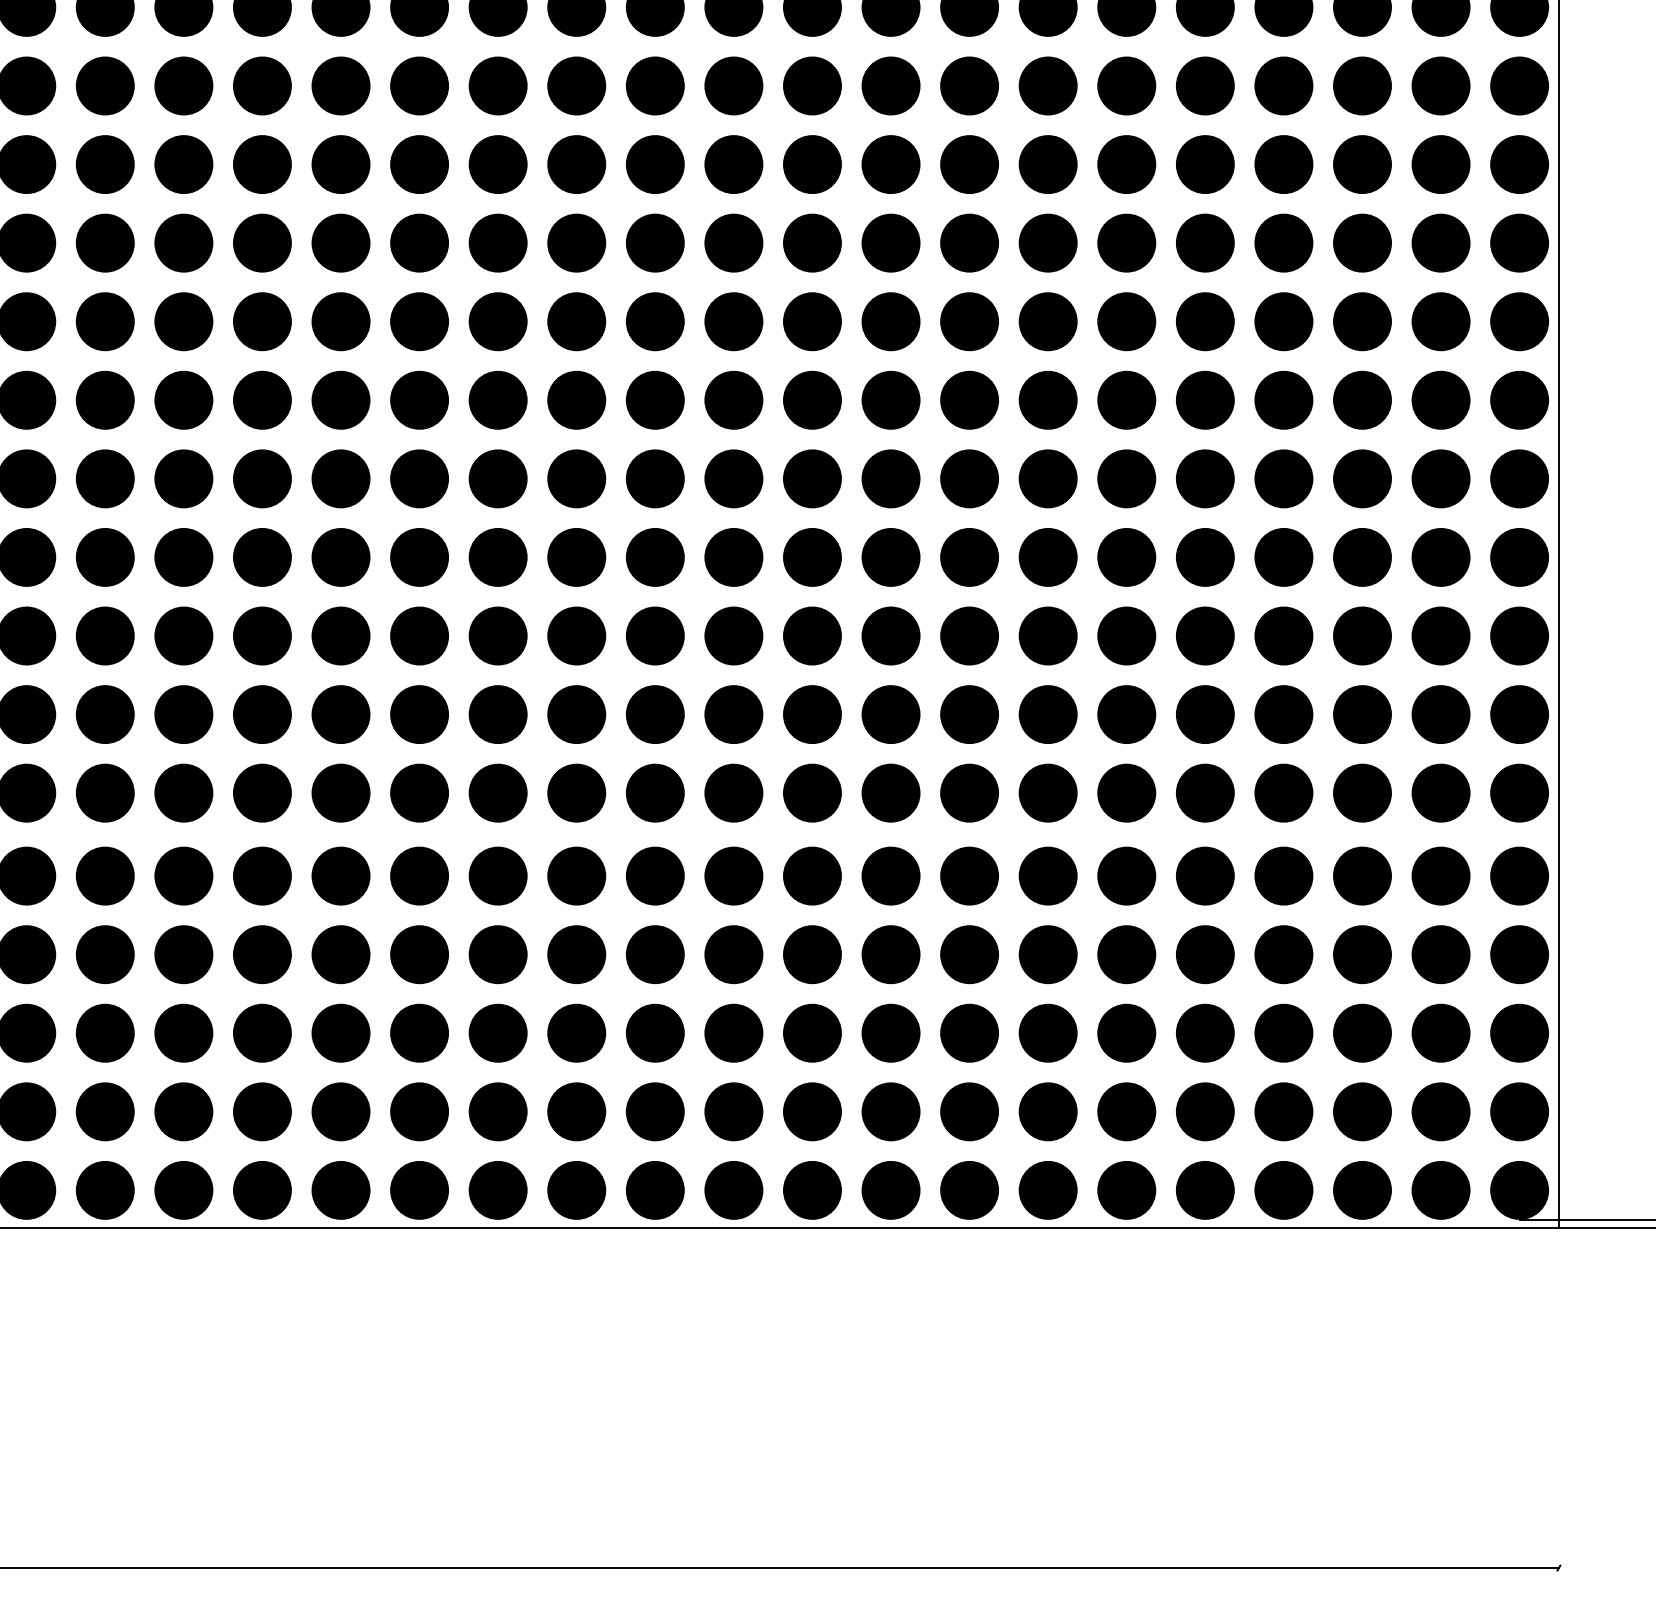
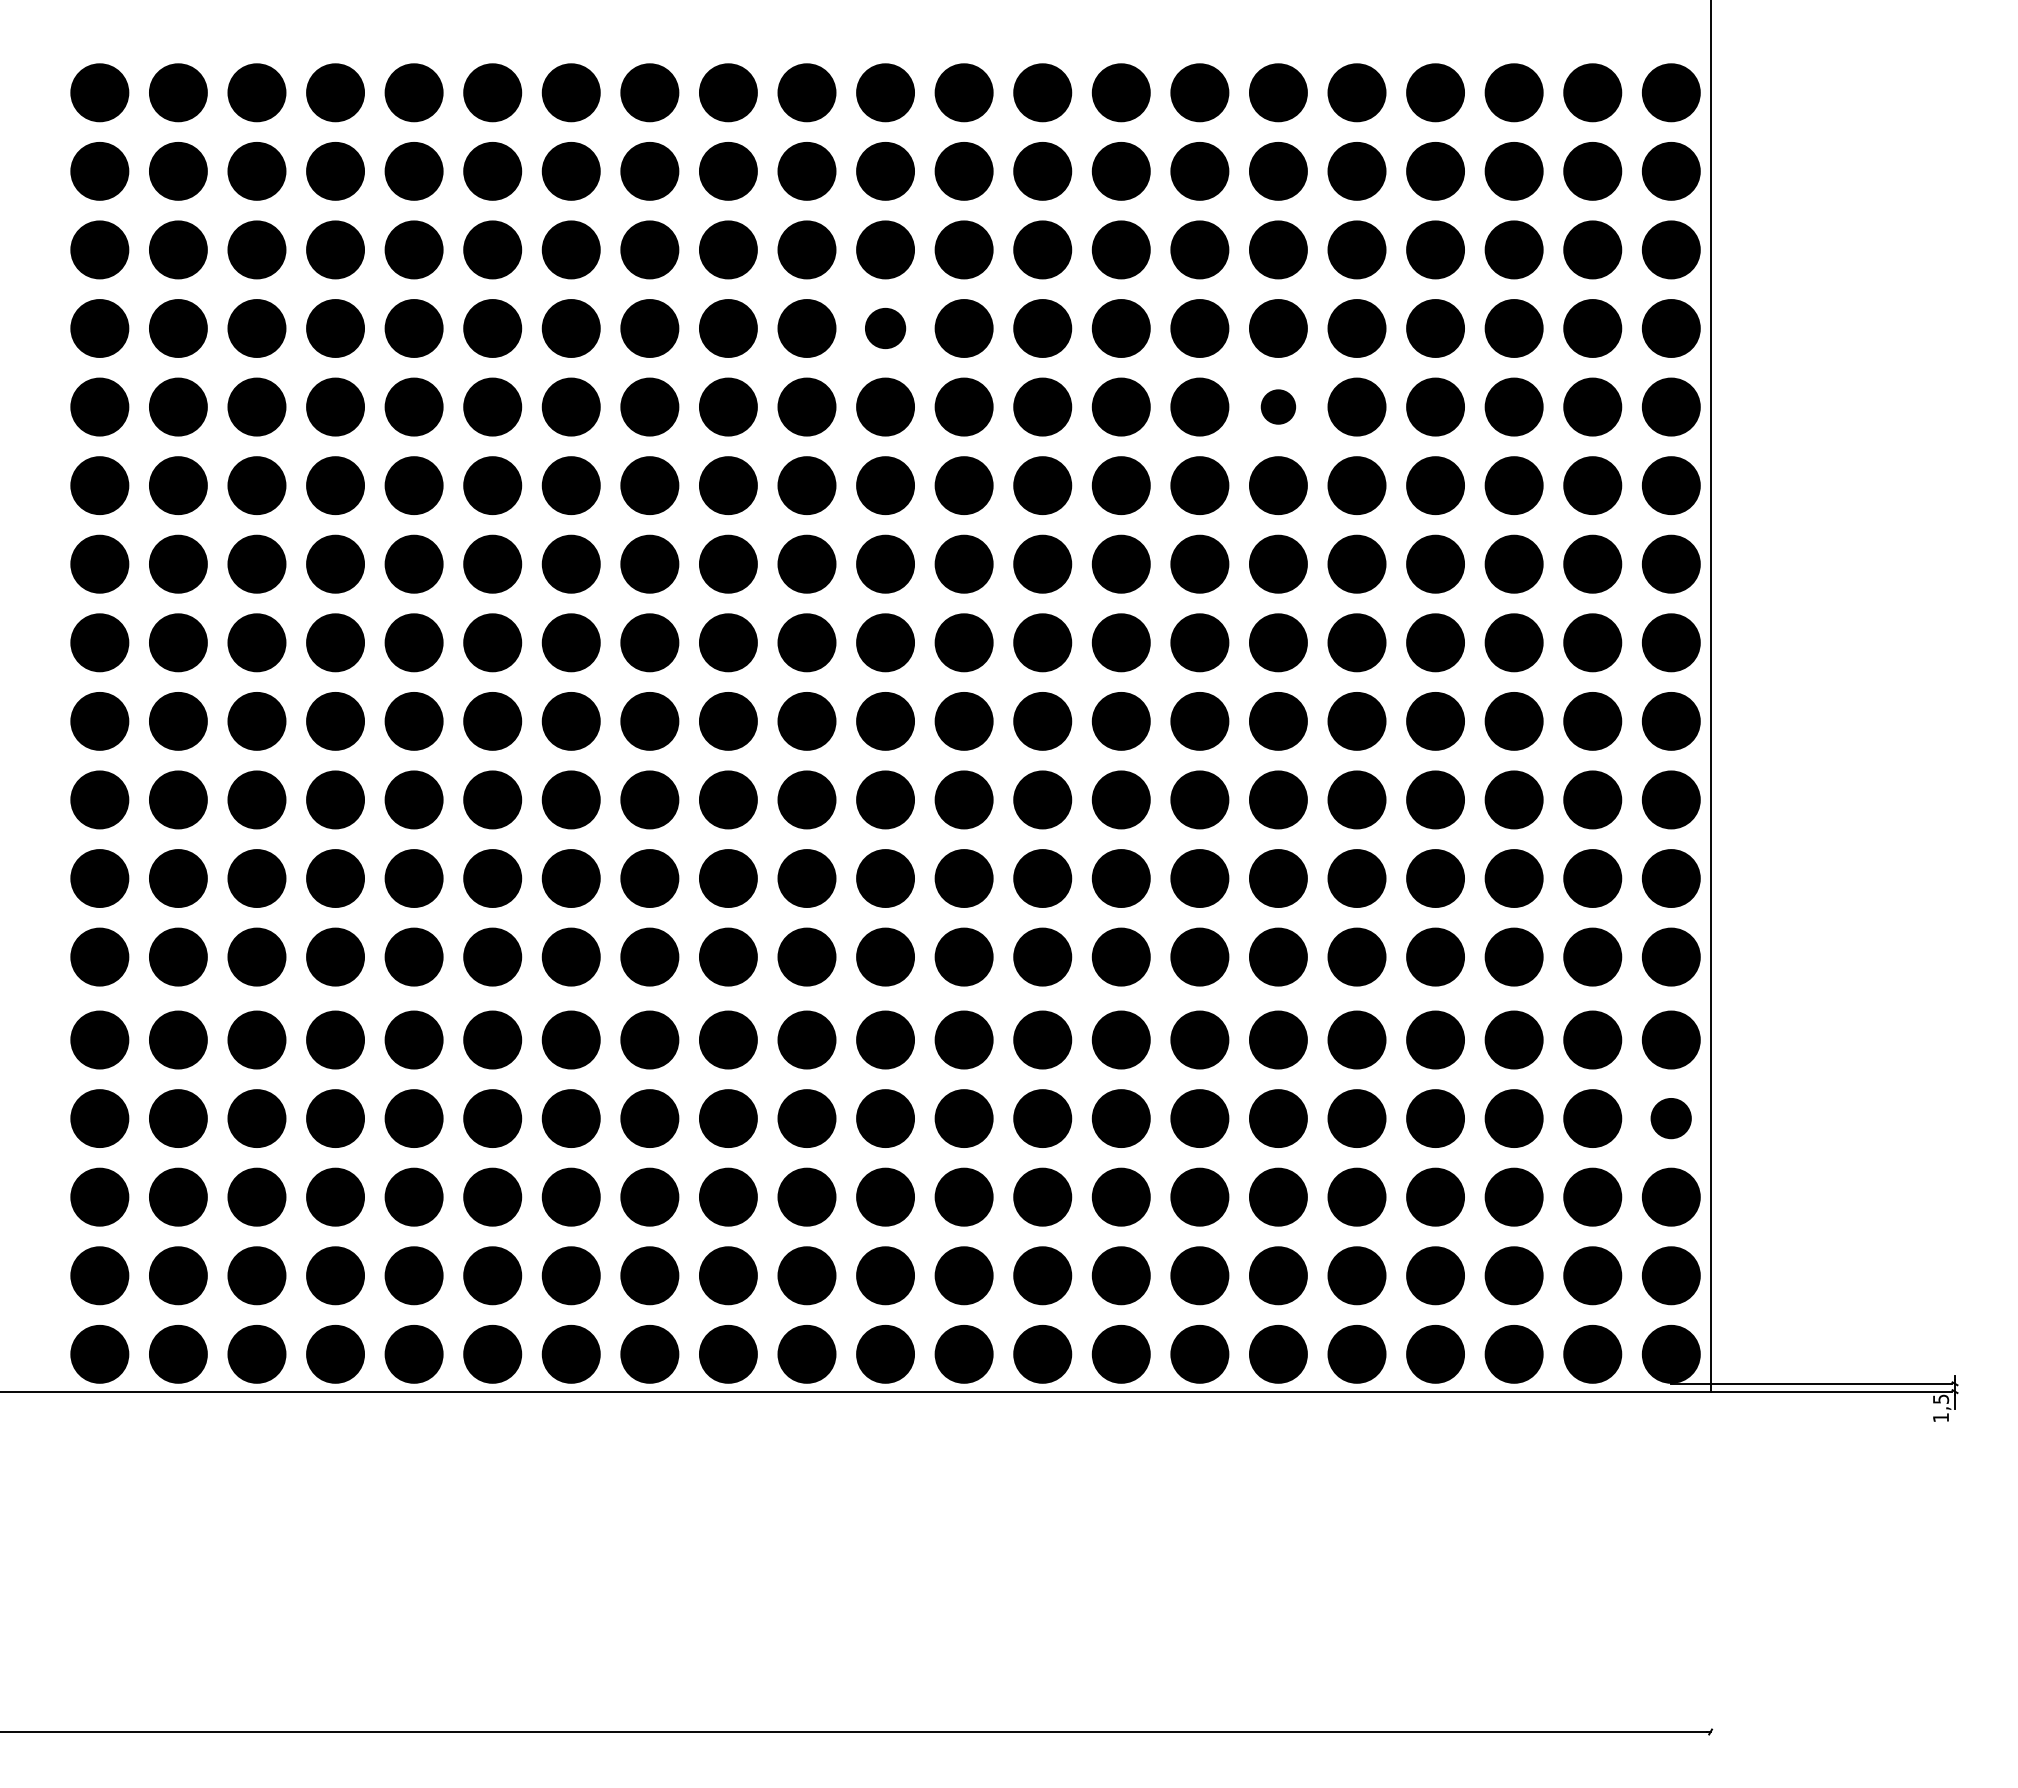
part: (733, 164) -> (885, 328), size x0.7
part: (1126, 242) -> (1278, 406), size x0.6
part: (1518, 954) -> (1670, 1118), size x0.7

